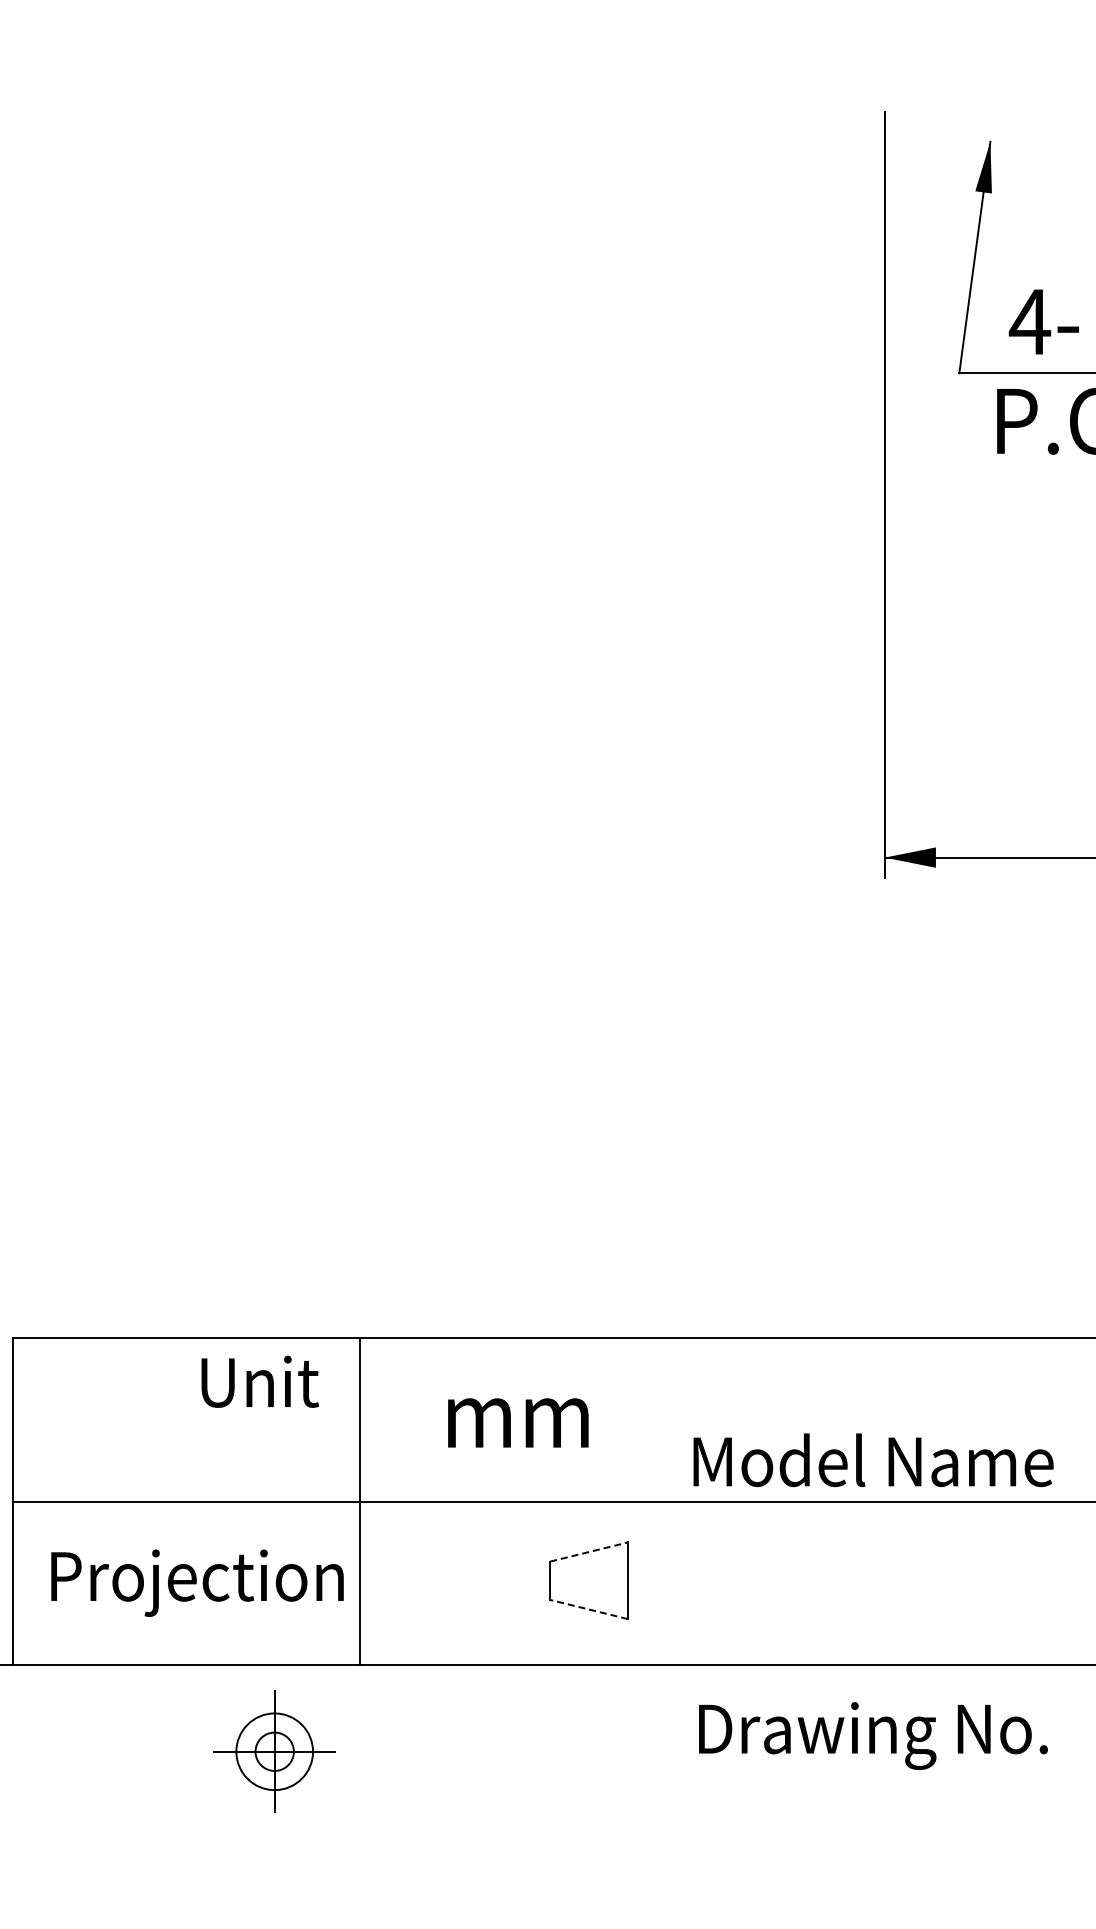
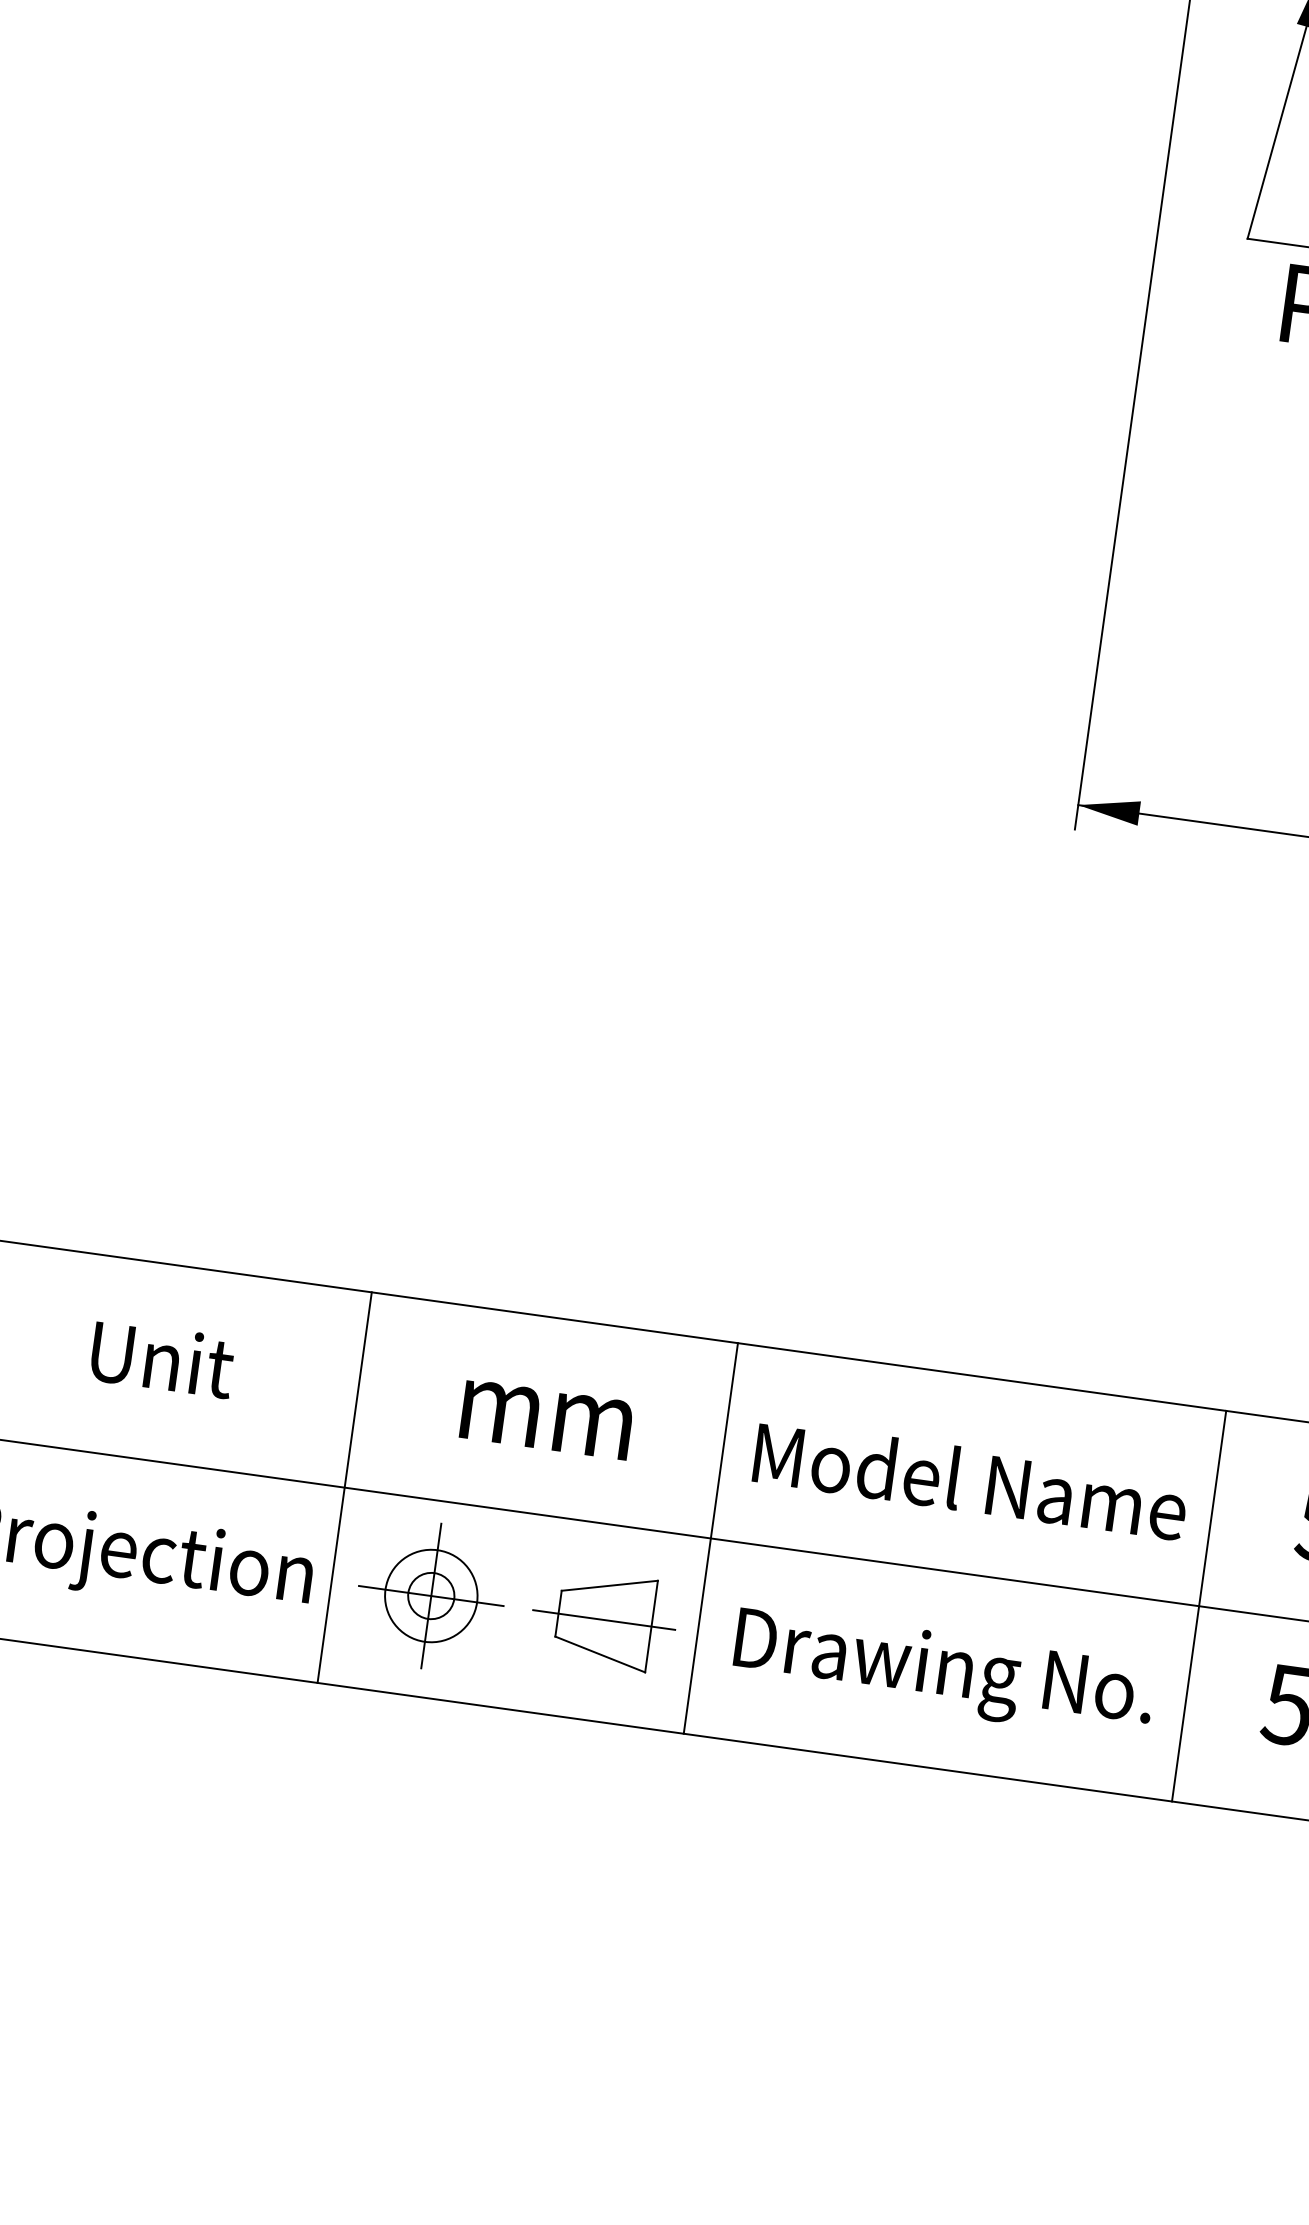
text: (260, 1381) -> (163, 1358), moved
text: (873, 1460) -> (970, 1480), moved
line: (666, 1501) -> (710, 1538), added
line: (1075, 1501) -> (1199, 1606), added
line: (589, 1551) -> (610, 1585), dashed -> solid
line: (588, 1580) -> (604, 1619), added
line: (588, 1609) -> (599, 1654), dashed -> solid
text: (873, 1735) -> (944, 1672), moved
part: (274, 1751) -> (431, 1595), moved

